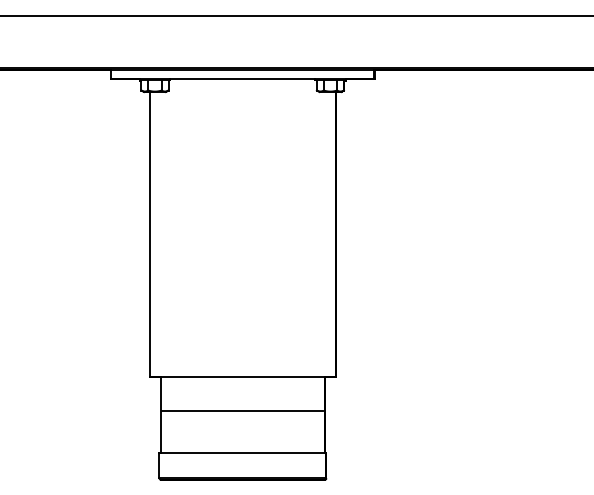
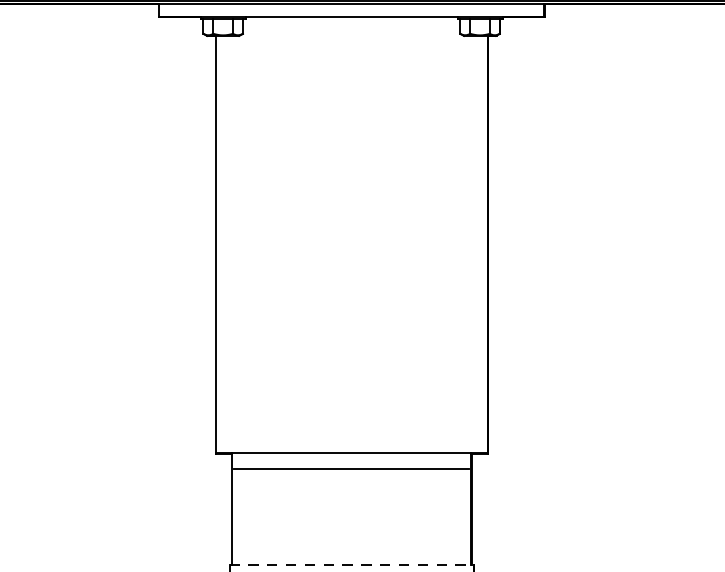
line: (242, 410) -> (351, 468), moved
line: (243, 453) -> (352, 565), solid -> dashed

